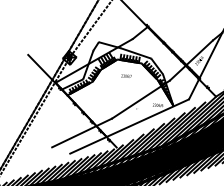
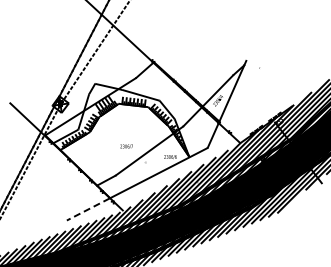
text: (126, 76) -> (126, 146), moved
line: (74, 136) -> (70, 199), removed
line: (87, 145) -> (87, 209), solid -> dashed

